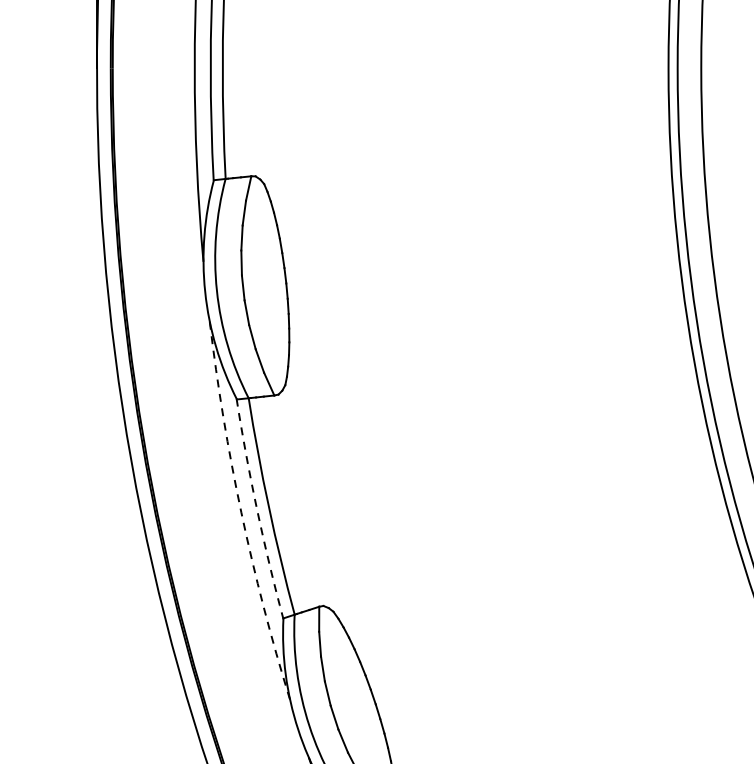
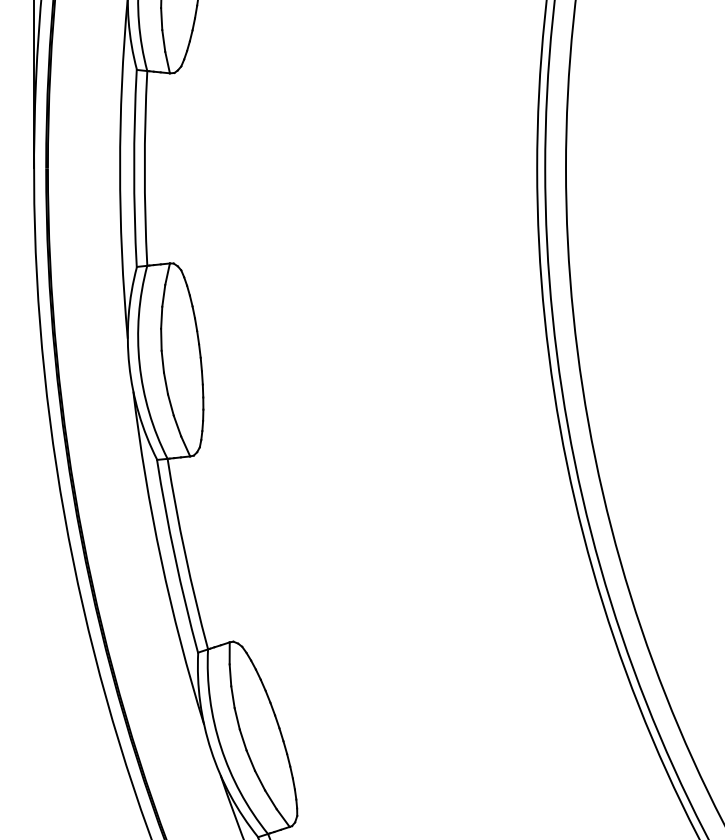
arc: (257, 509) -> (175, 556), dashed -> solid
arc: (241, 512) -> (161, 559), dashed -> solid

